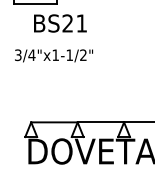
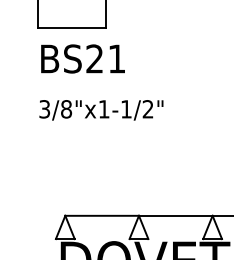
text: (60, 23) -> (83, 58), moved
text: (31, 55) -> (65, 109), 3/4"x1-1/2" -> 3/8"x1-1/2"

